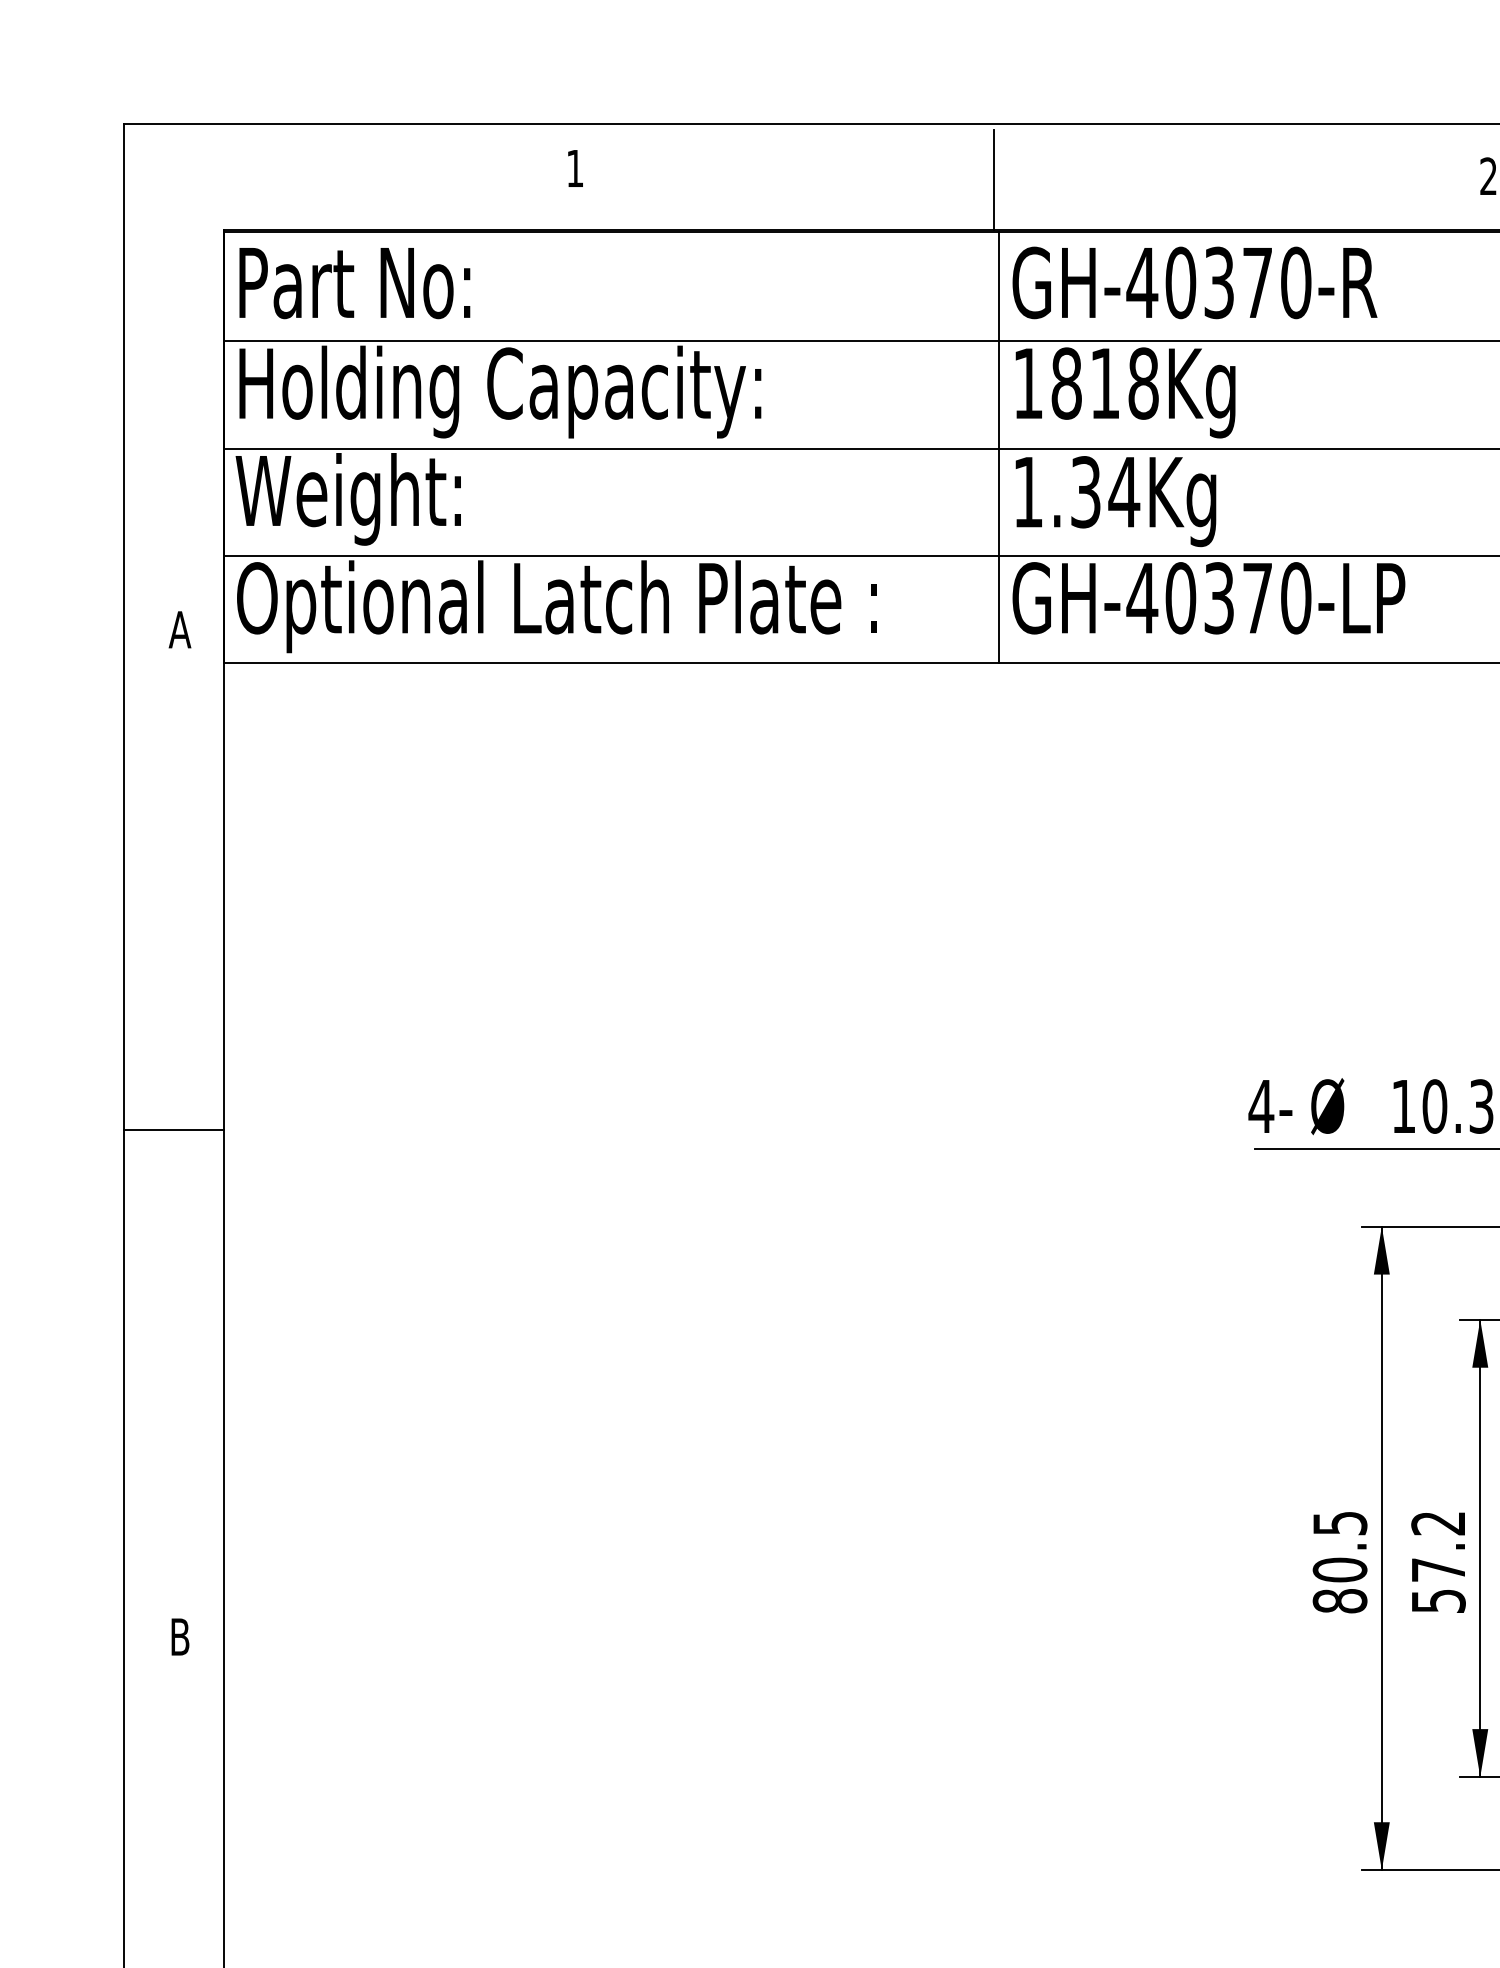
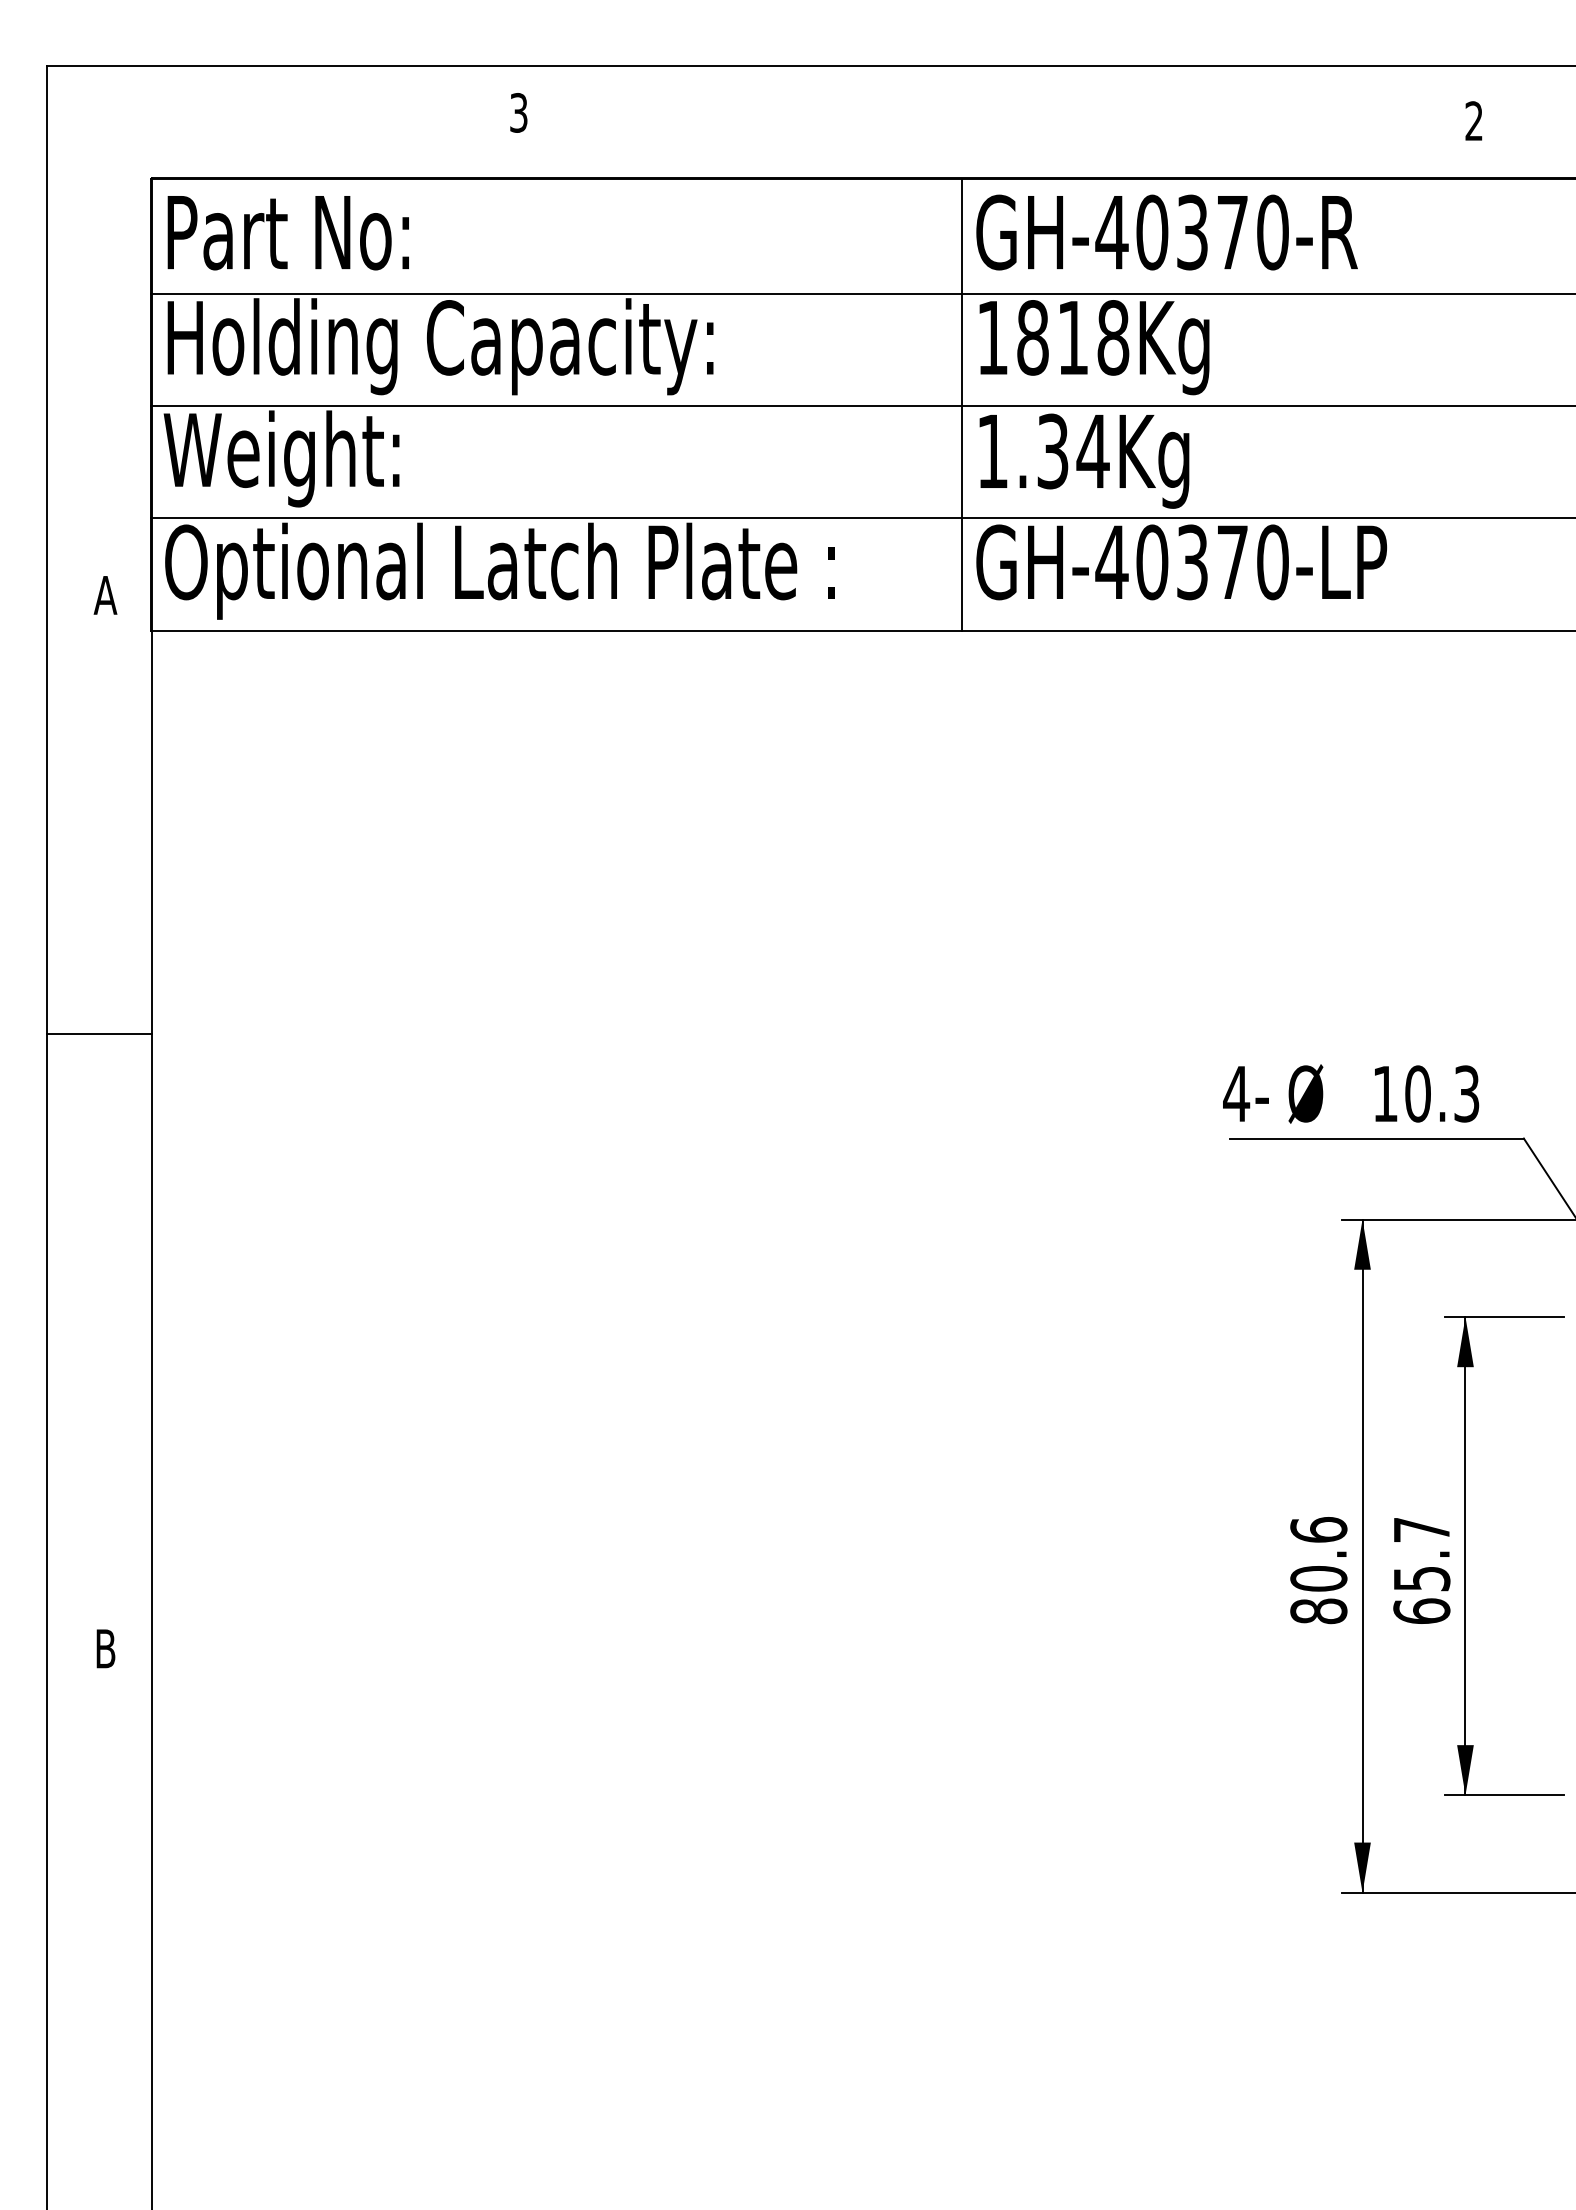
text: (574, 168) -> (518, 112), 1 -> 3
line: (993, 180) -> (956, 125), removed
line: (174, 1129) -> (99, 1034), moved
text: (1339, 1522) -> (1318, 1529), 80.5 -> 80.6
text: (1438, 1562) -> (1421, 1570), 57.2 -> 65.7

